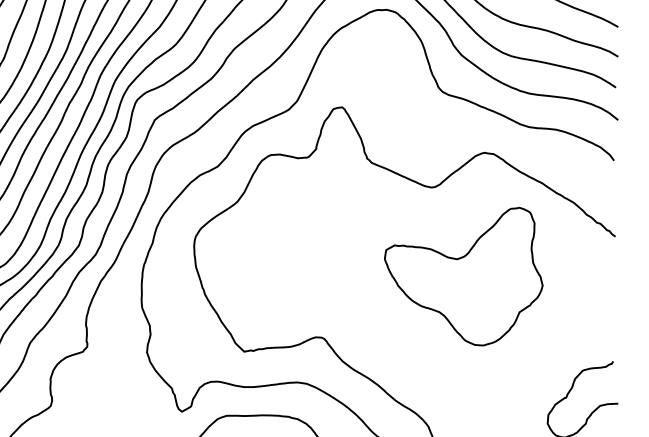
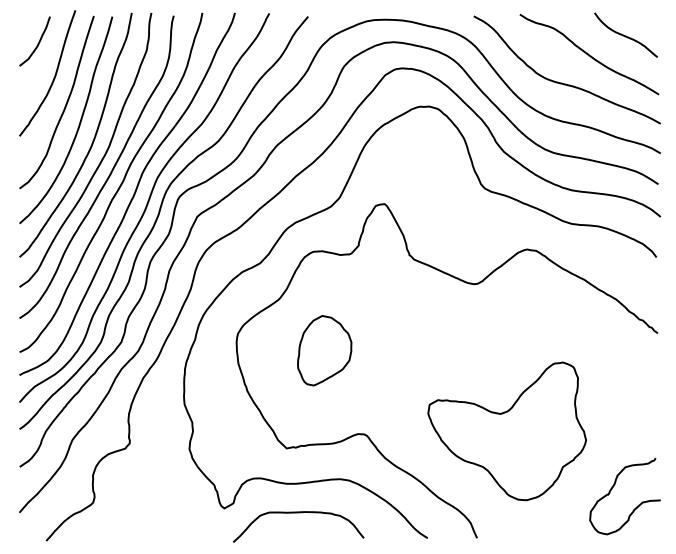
part: (282, 253) -> (324, 350), added
part: (463, 276) -> (506, 431), moved

